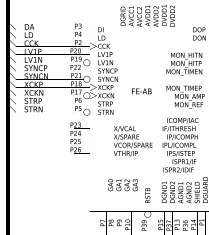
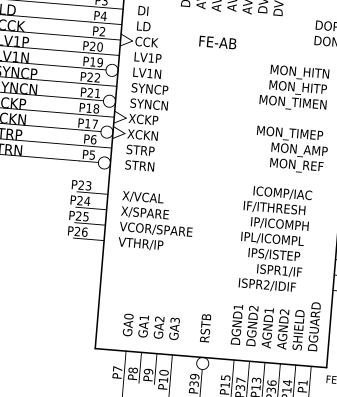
text: (141, 91) -> (217, 42), moved
text: (133, 141) -> (157, 222), moved
text: (122, 185) -> (150, 327), moved

